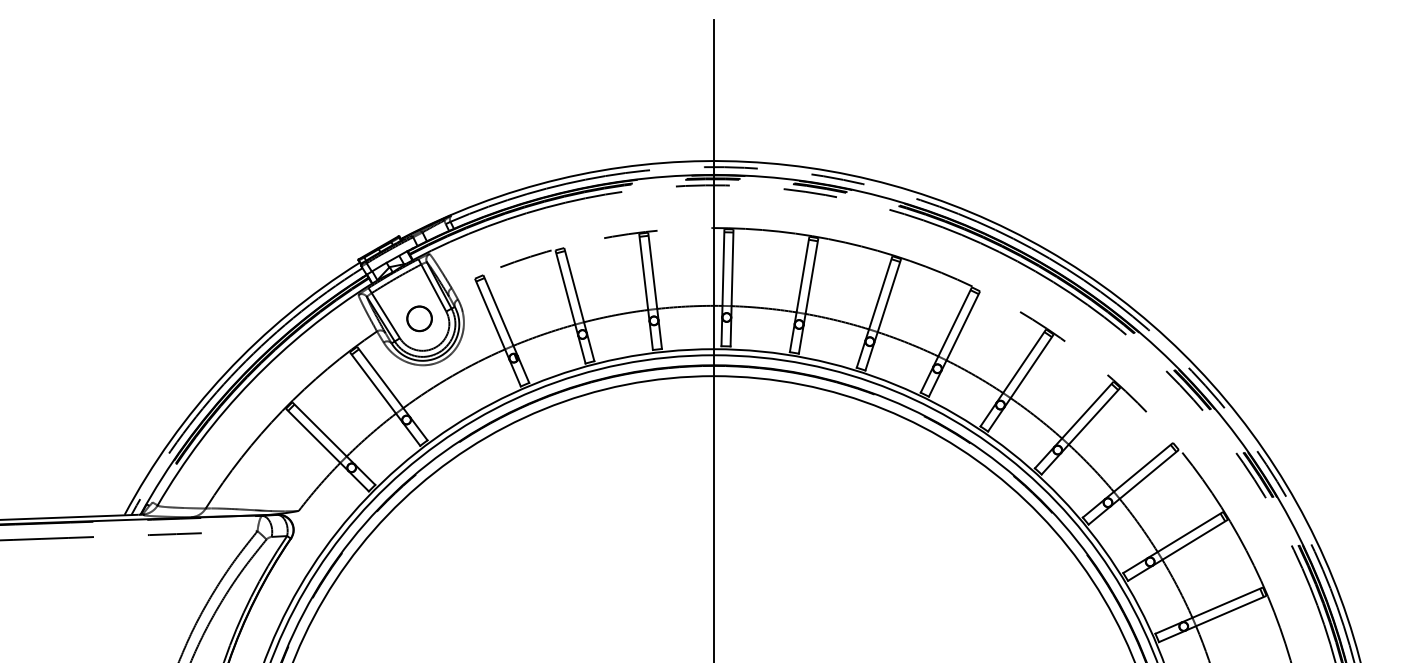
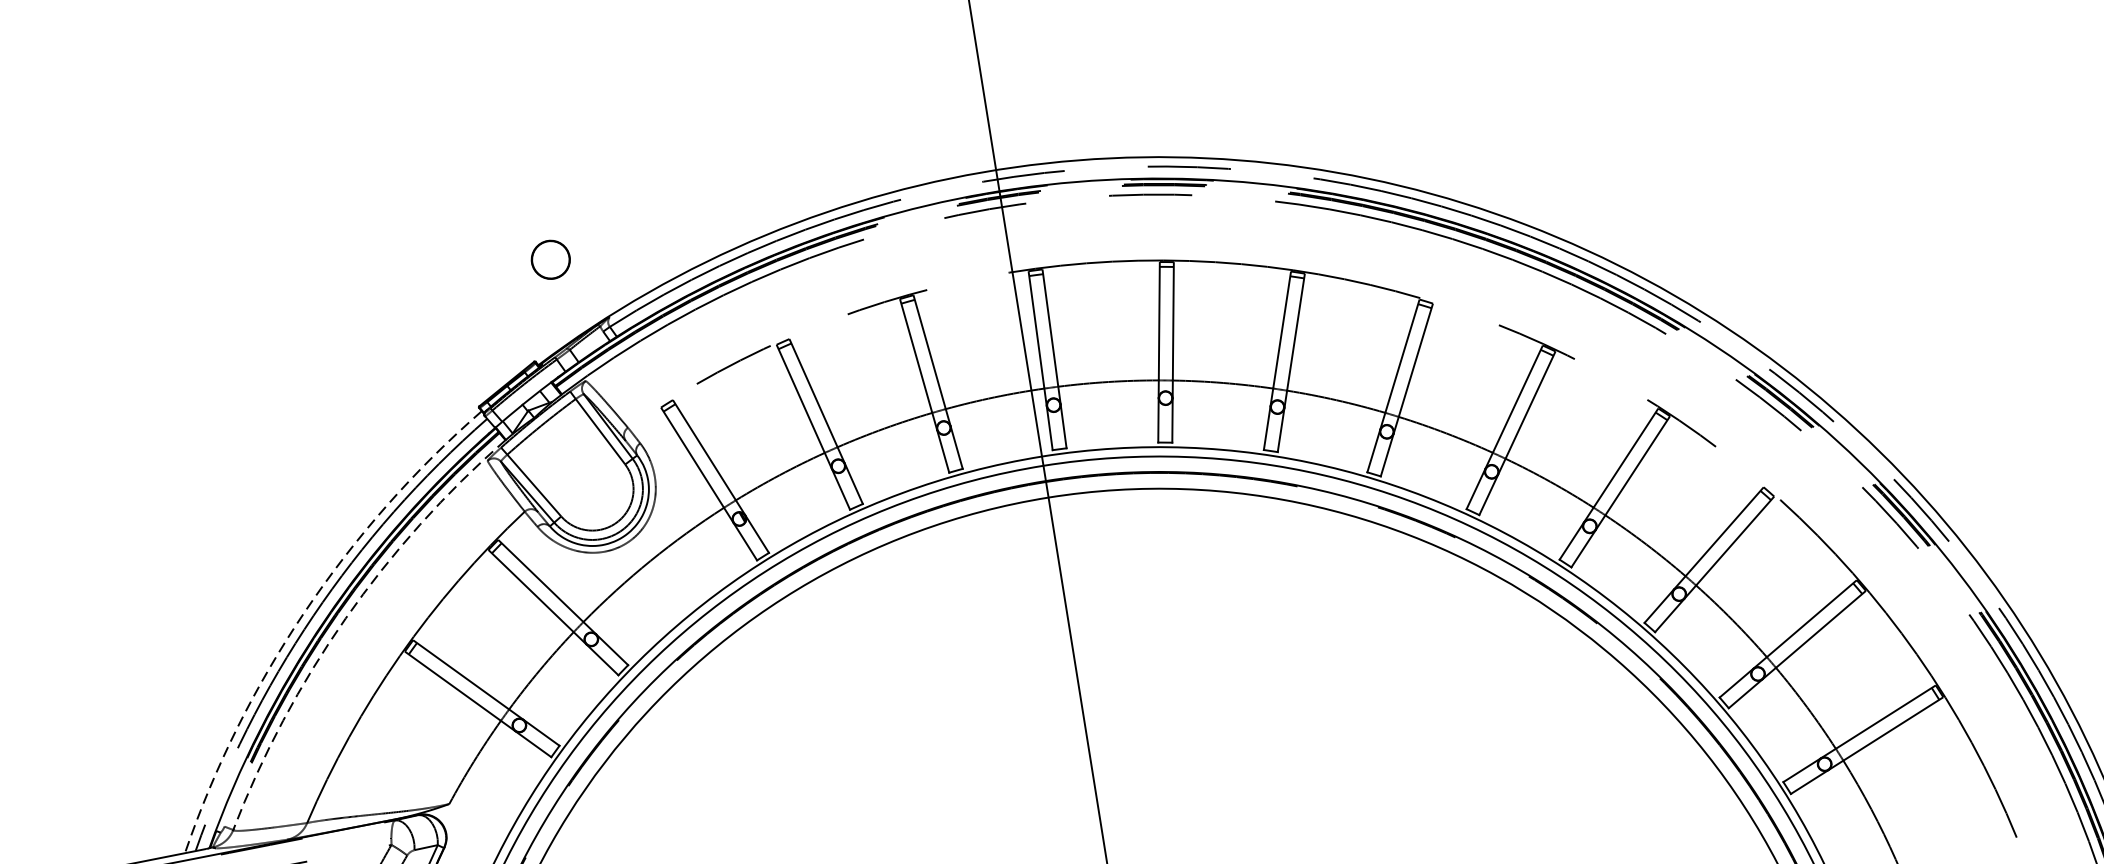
part: (419, 318) -> (550, 259), moved
arc: (225, 373) -> (304, 612), solid -> dashed
arc: (251, 381) -> (345, 618), solid -> dashed

